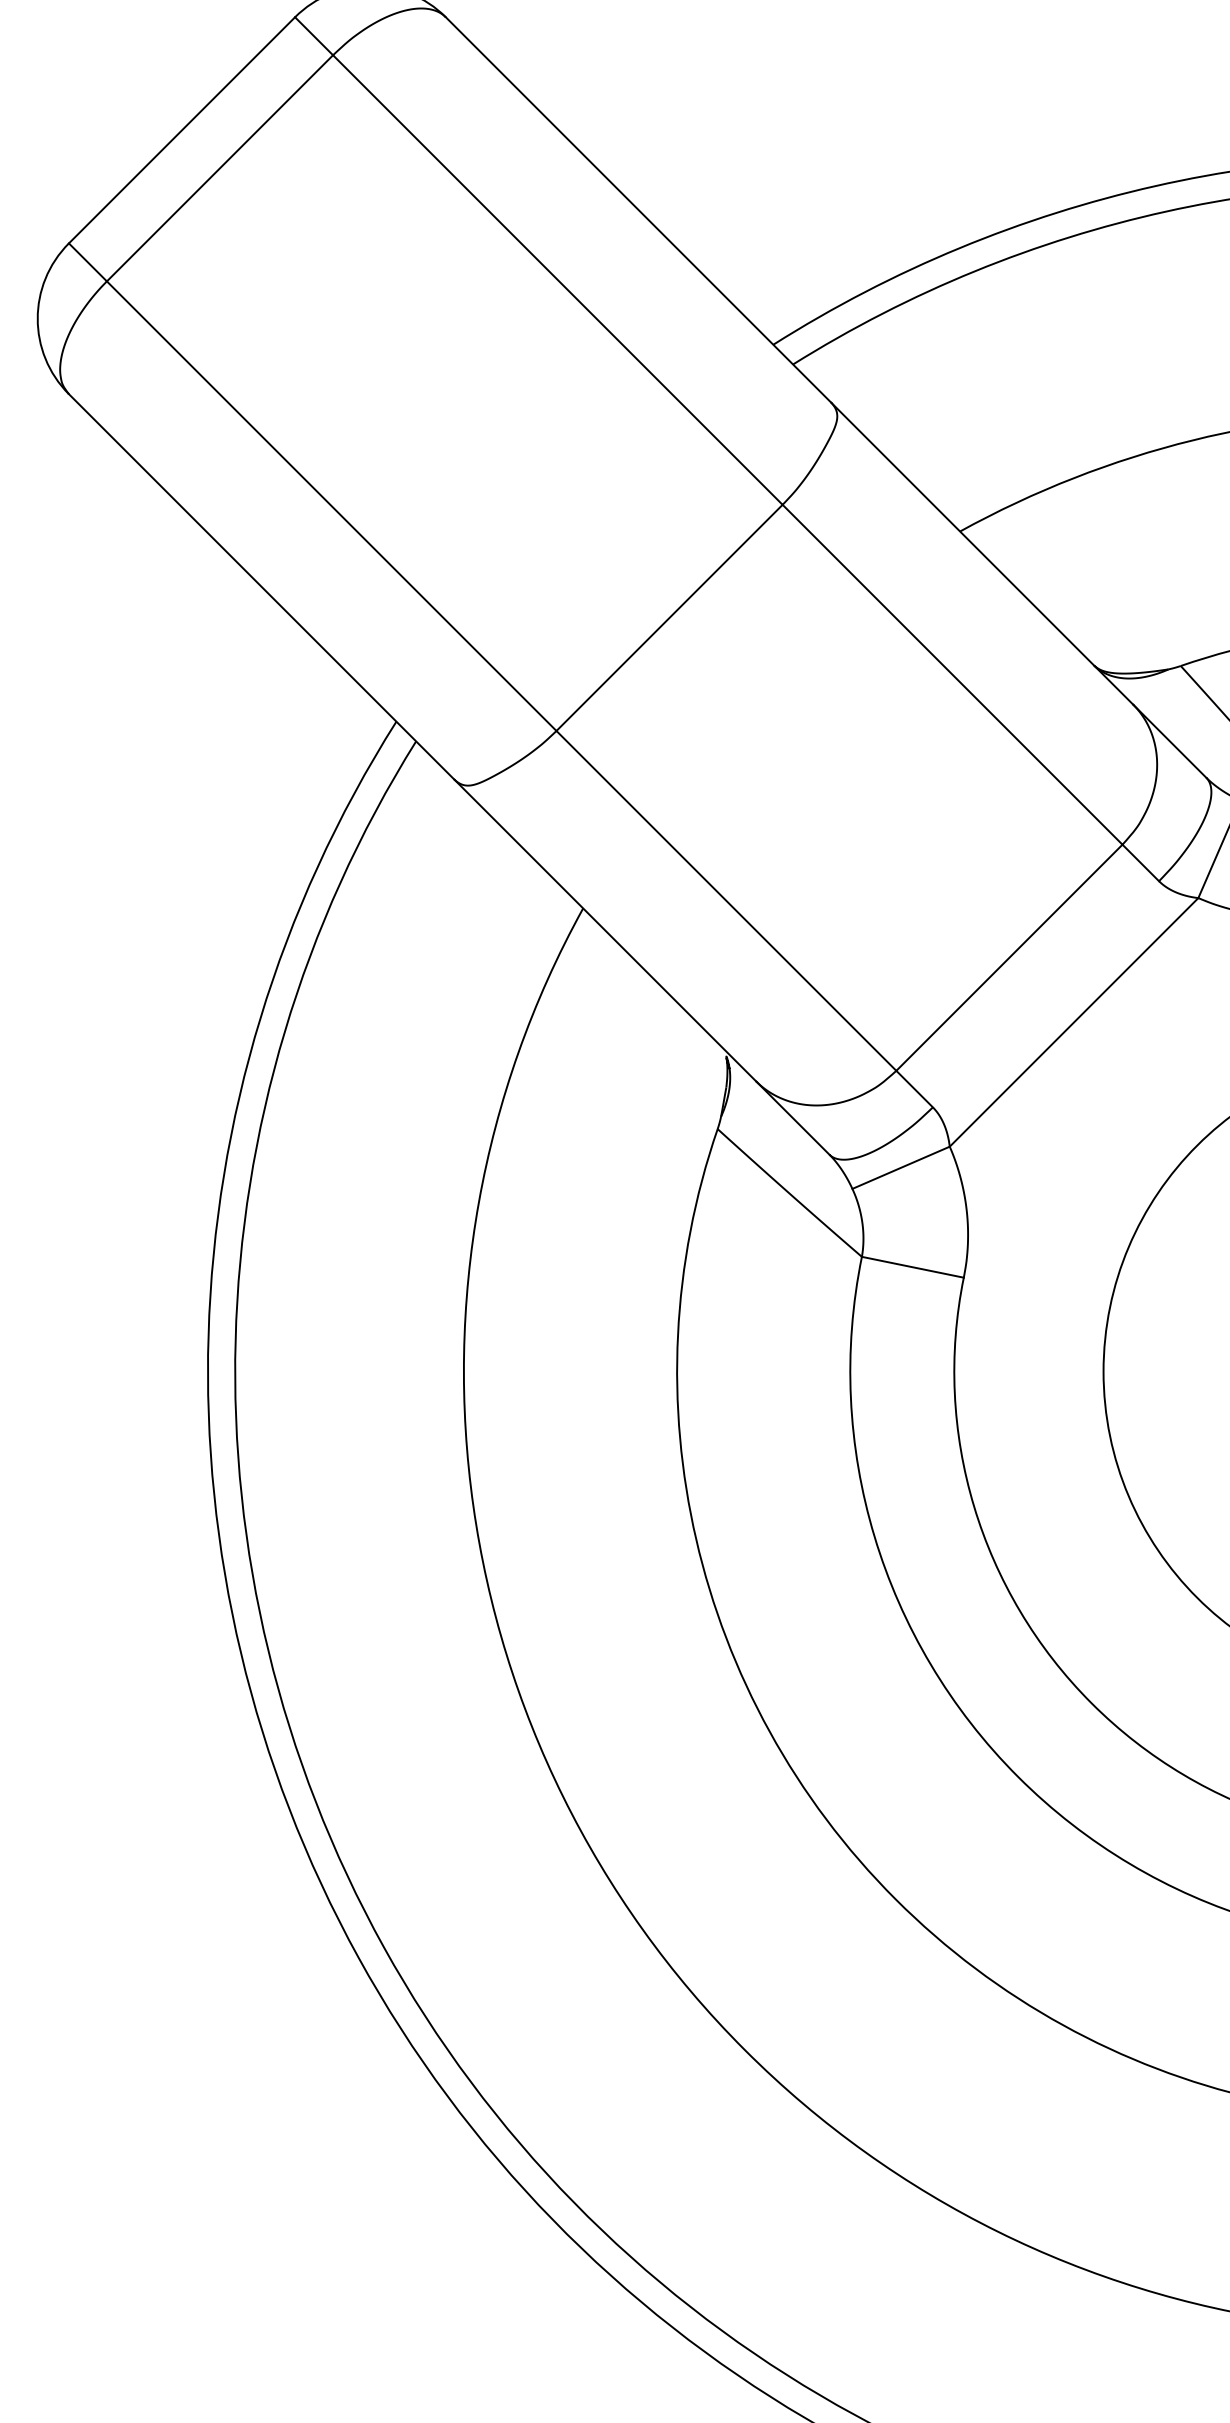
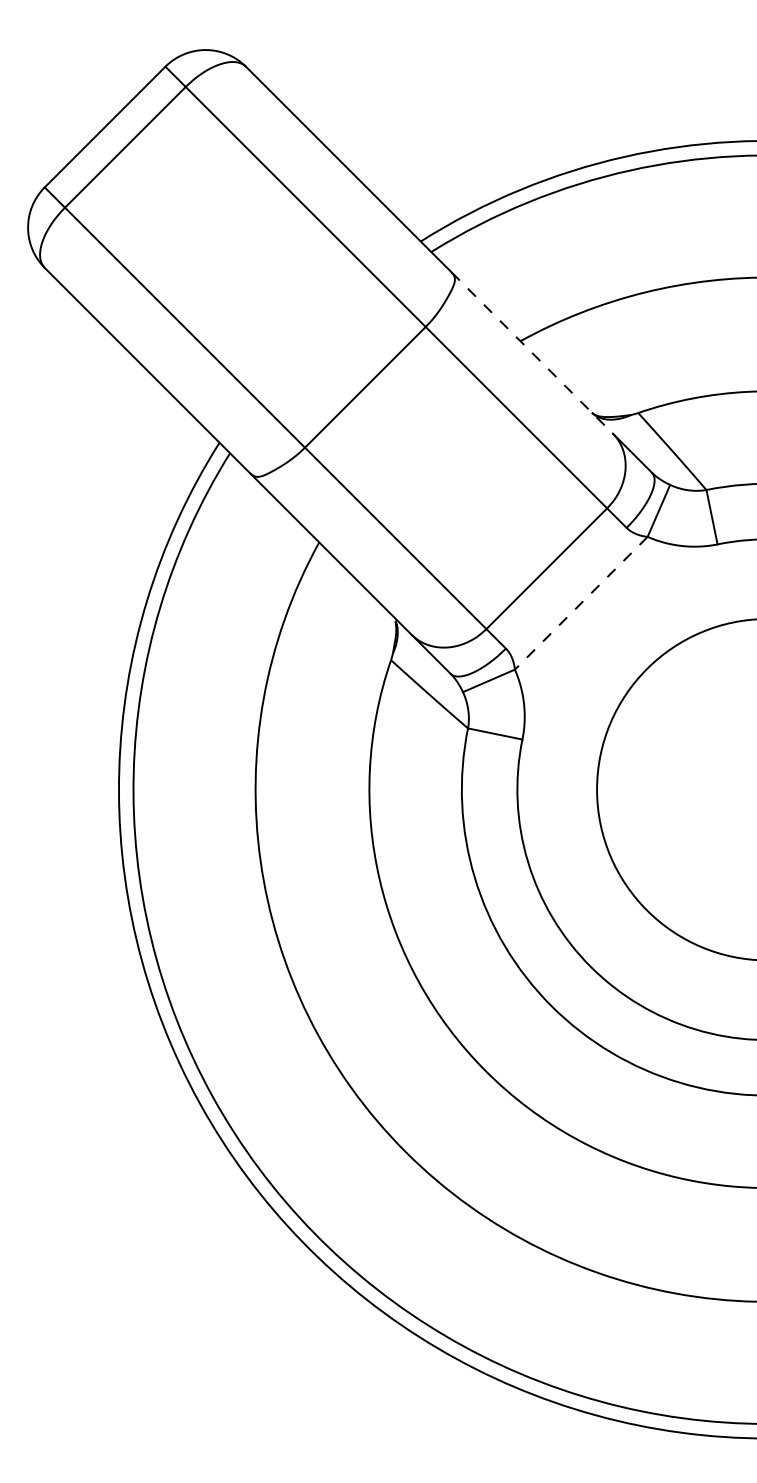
line: (982, 554) -> (532, 353), solid -> dashed
line: (1074, 1022) -> (581, 603), solid -> dashed

